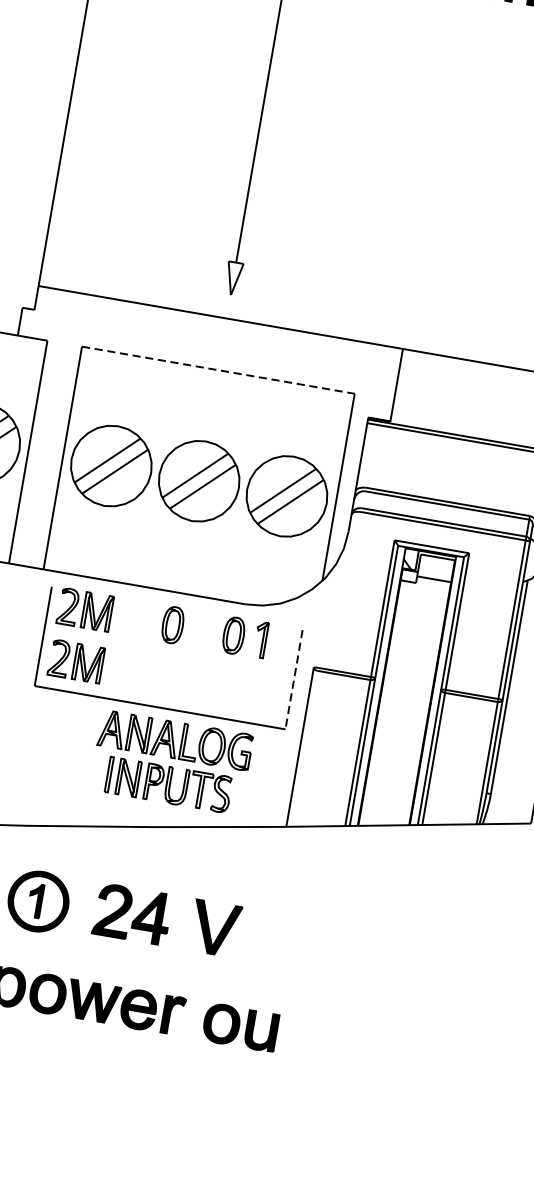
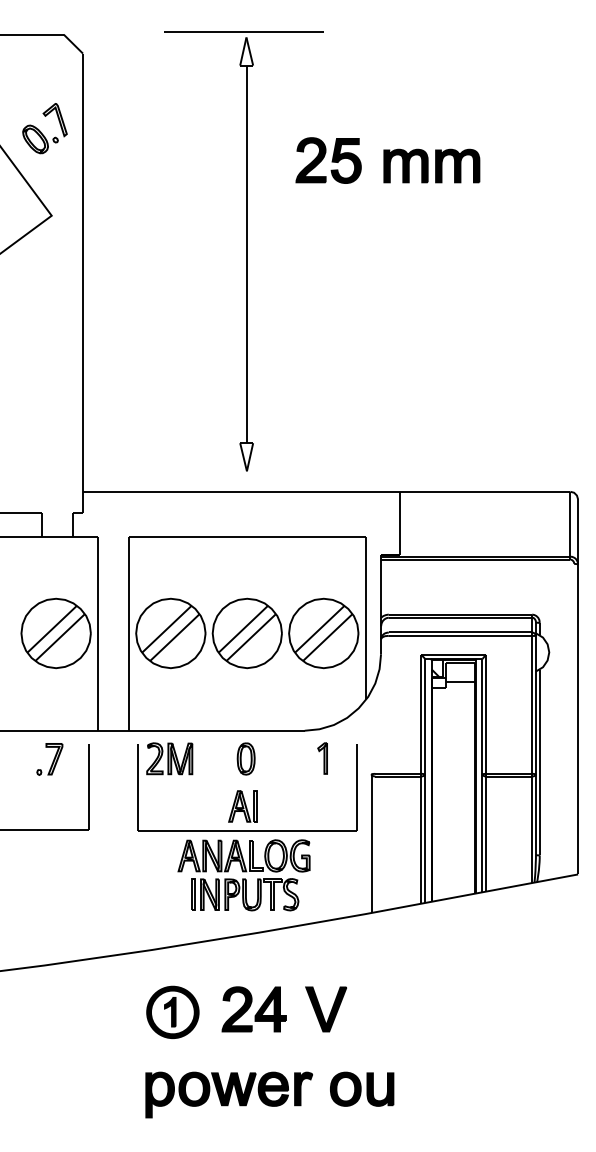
line: (218, 369) -> (247, 536), dashed -> solid
part: (233, 634) -> (298, 758), removed
part: (76, 661) -> (169, 803), removed
part: (159, 678) -> (242, 806), added
line: (293, 679) -> (356, 787), dashed -> solid
part: (170, 762) -> (243, 875), moved

